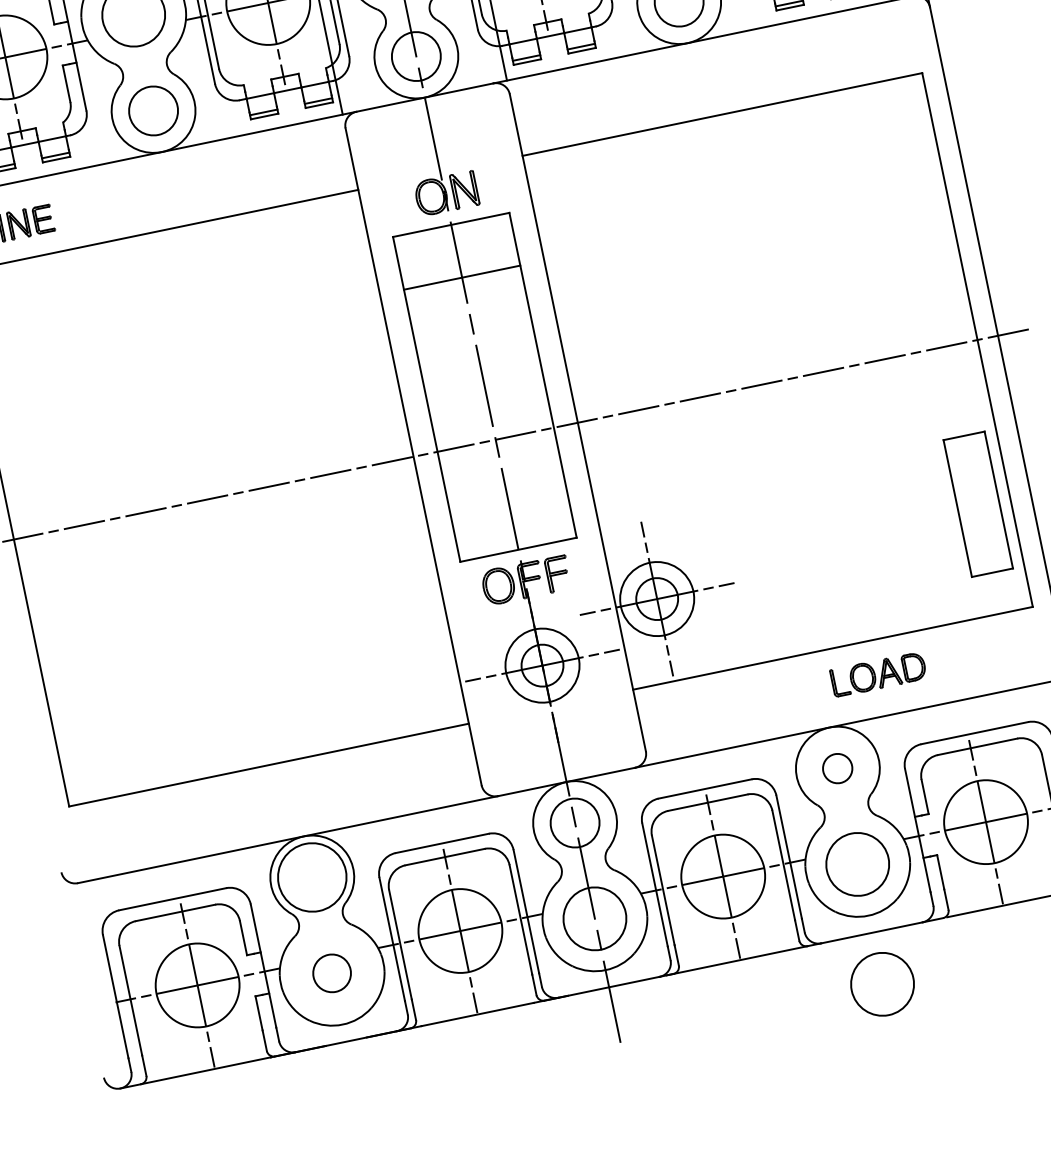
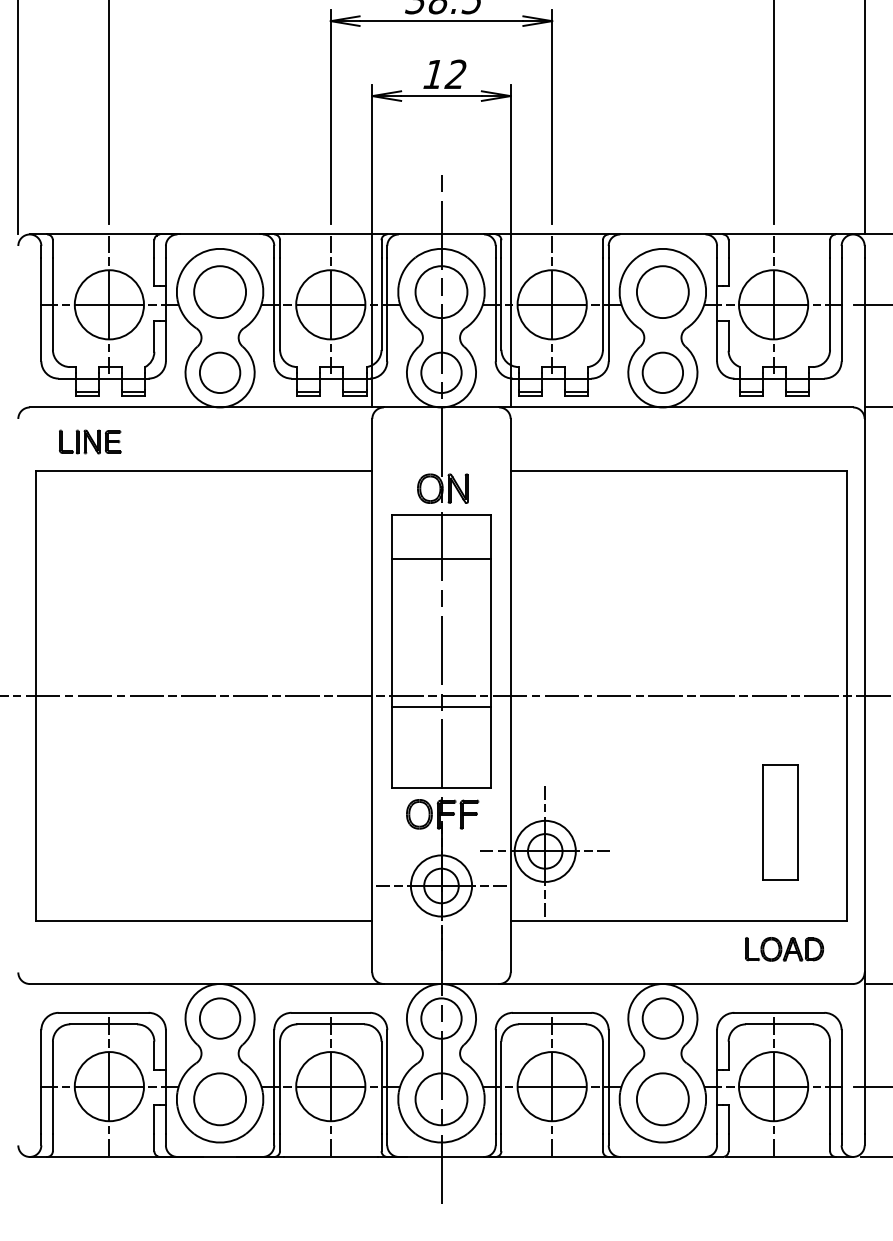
line: (498, 453) -> (441, 707), added
part: (978, 504) -> (780, 822), moved
part: (878, 674) -> (784, 949), moved
circle: (837, 768) -> (662, 1018), size x1.67
circle: (311, 877) -> (219, 1018), size x0.71
circle: (331, 973) -> (219, 1099), size x1.67
circle: (882, 984) -> (662, 1200), removed

